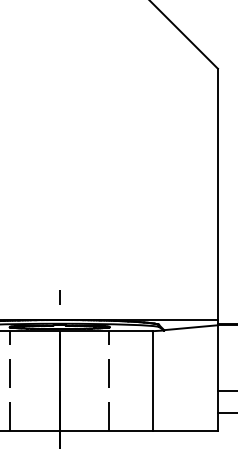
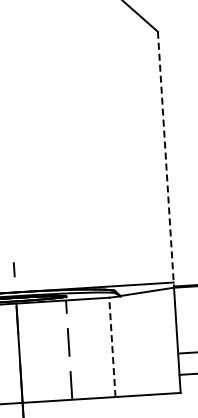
line: (217, 196) -> (165, 159), solid -> dashed
line: (152, 380) -> (112, 346), solid -> dashed

